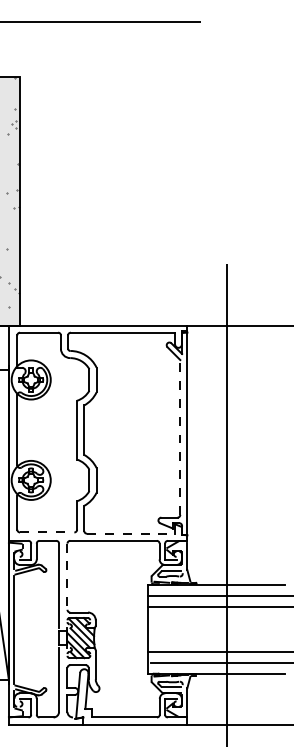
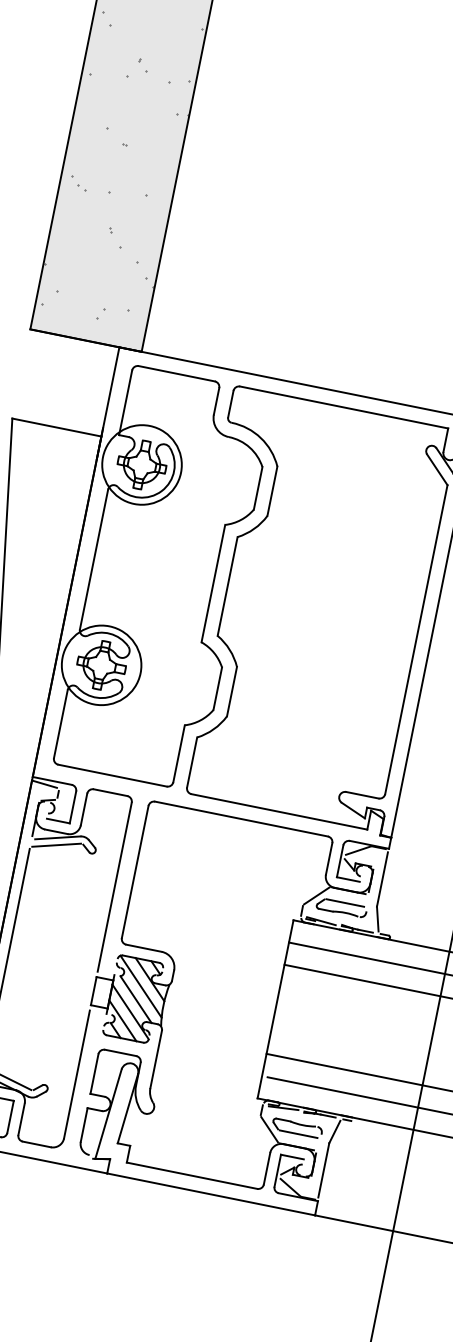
line: (180, 436) -> (417, 637), dashed -> solid
line: (47, 532) -> (113, 775), dashed -> solid
line: (131, 533) -> (280, 811), dashed -> solid
line: (67, 577) -> (134, 873), dashed -> solid

